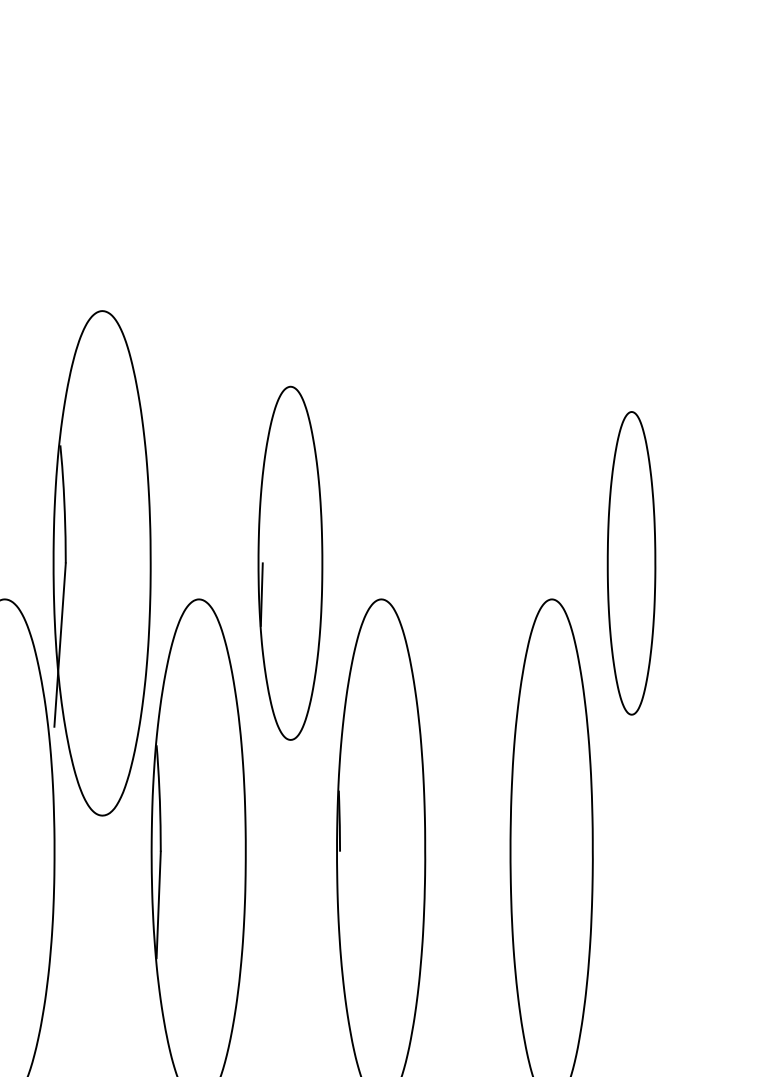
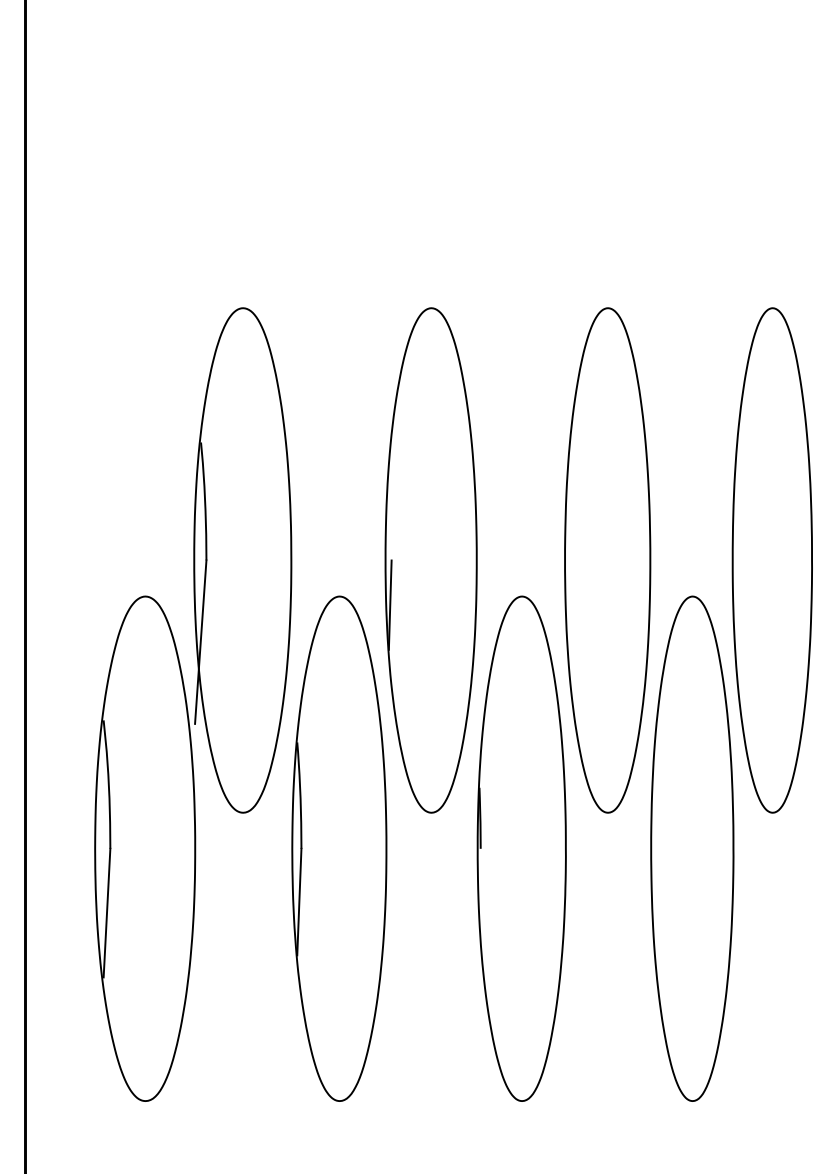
part: (289, 563) -> (430, 560), size x1.43
part: (466, 563) -> (607, 560), added
part: (630, 563) -> (771, 560), size x1.67

